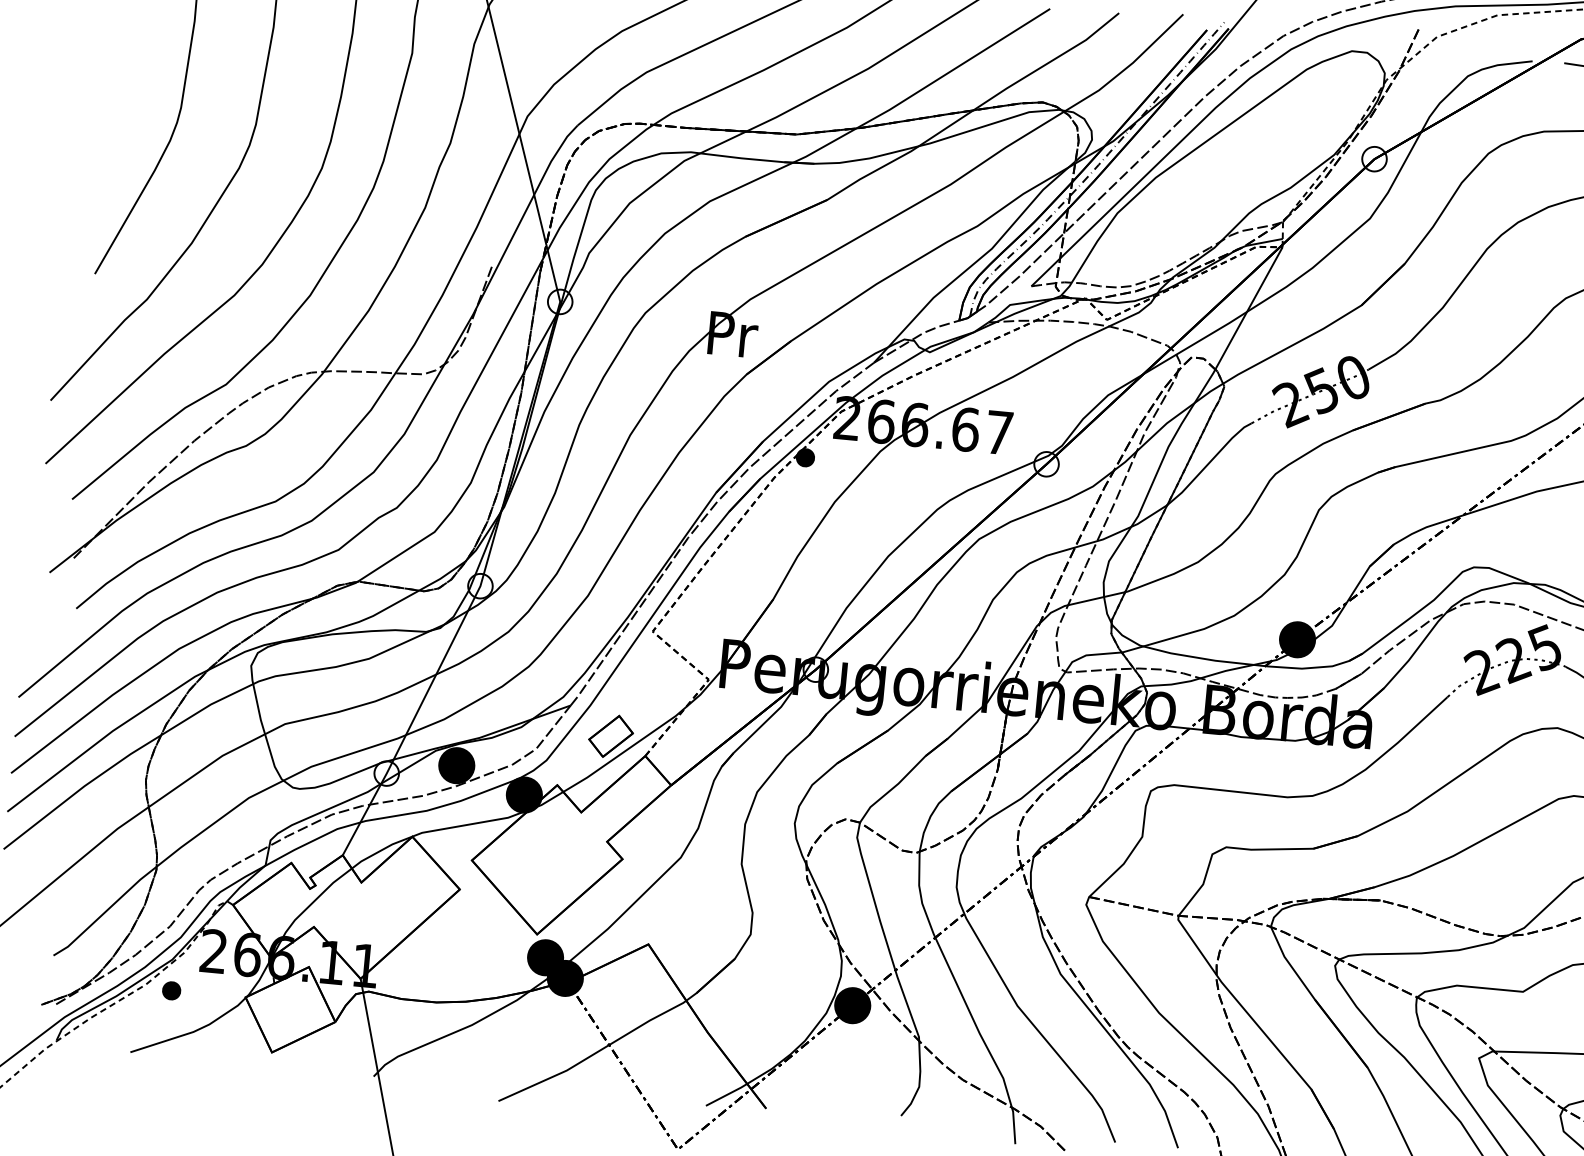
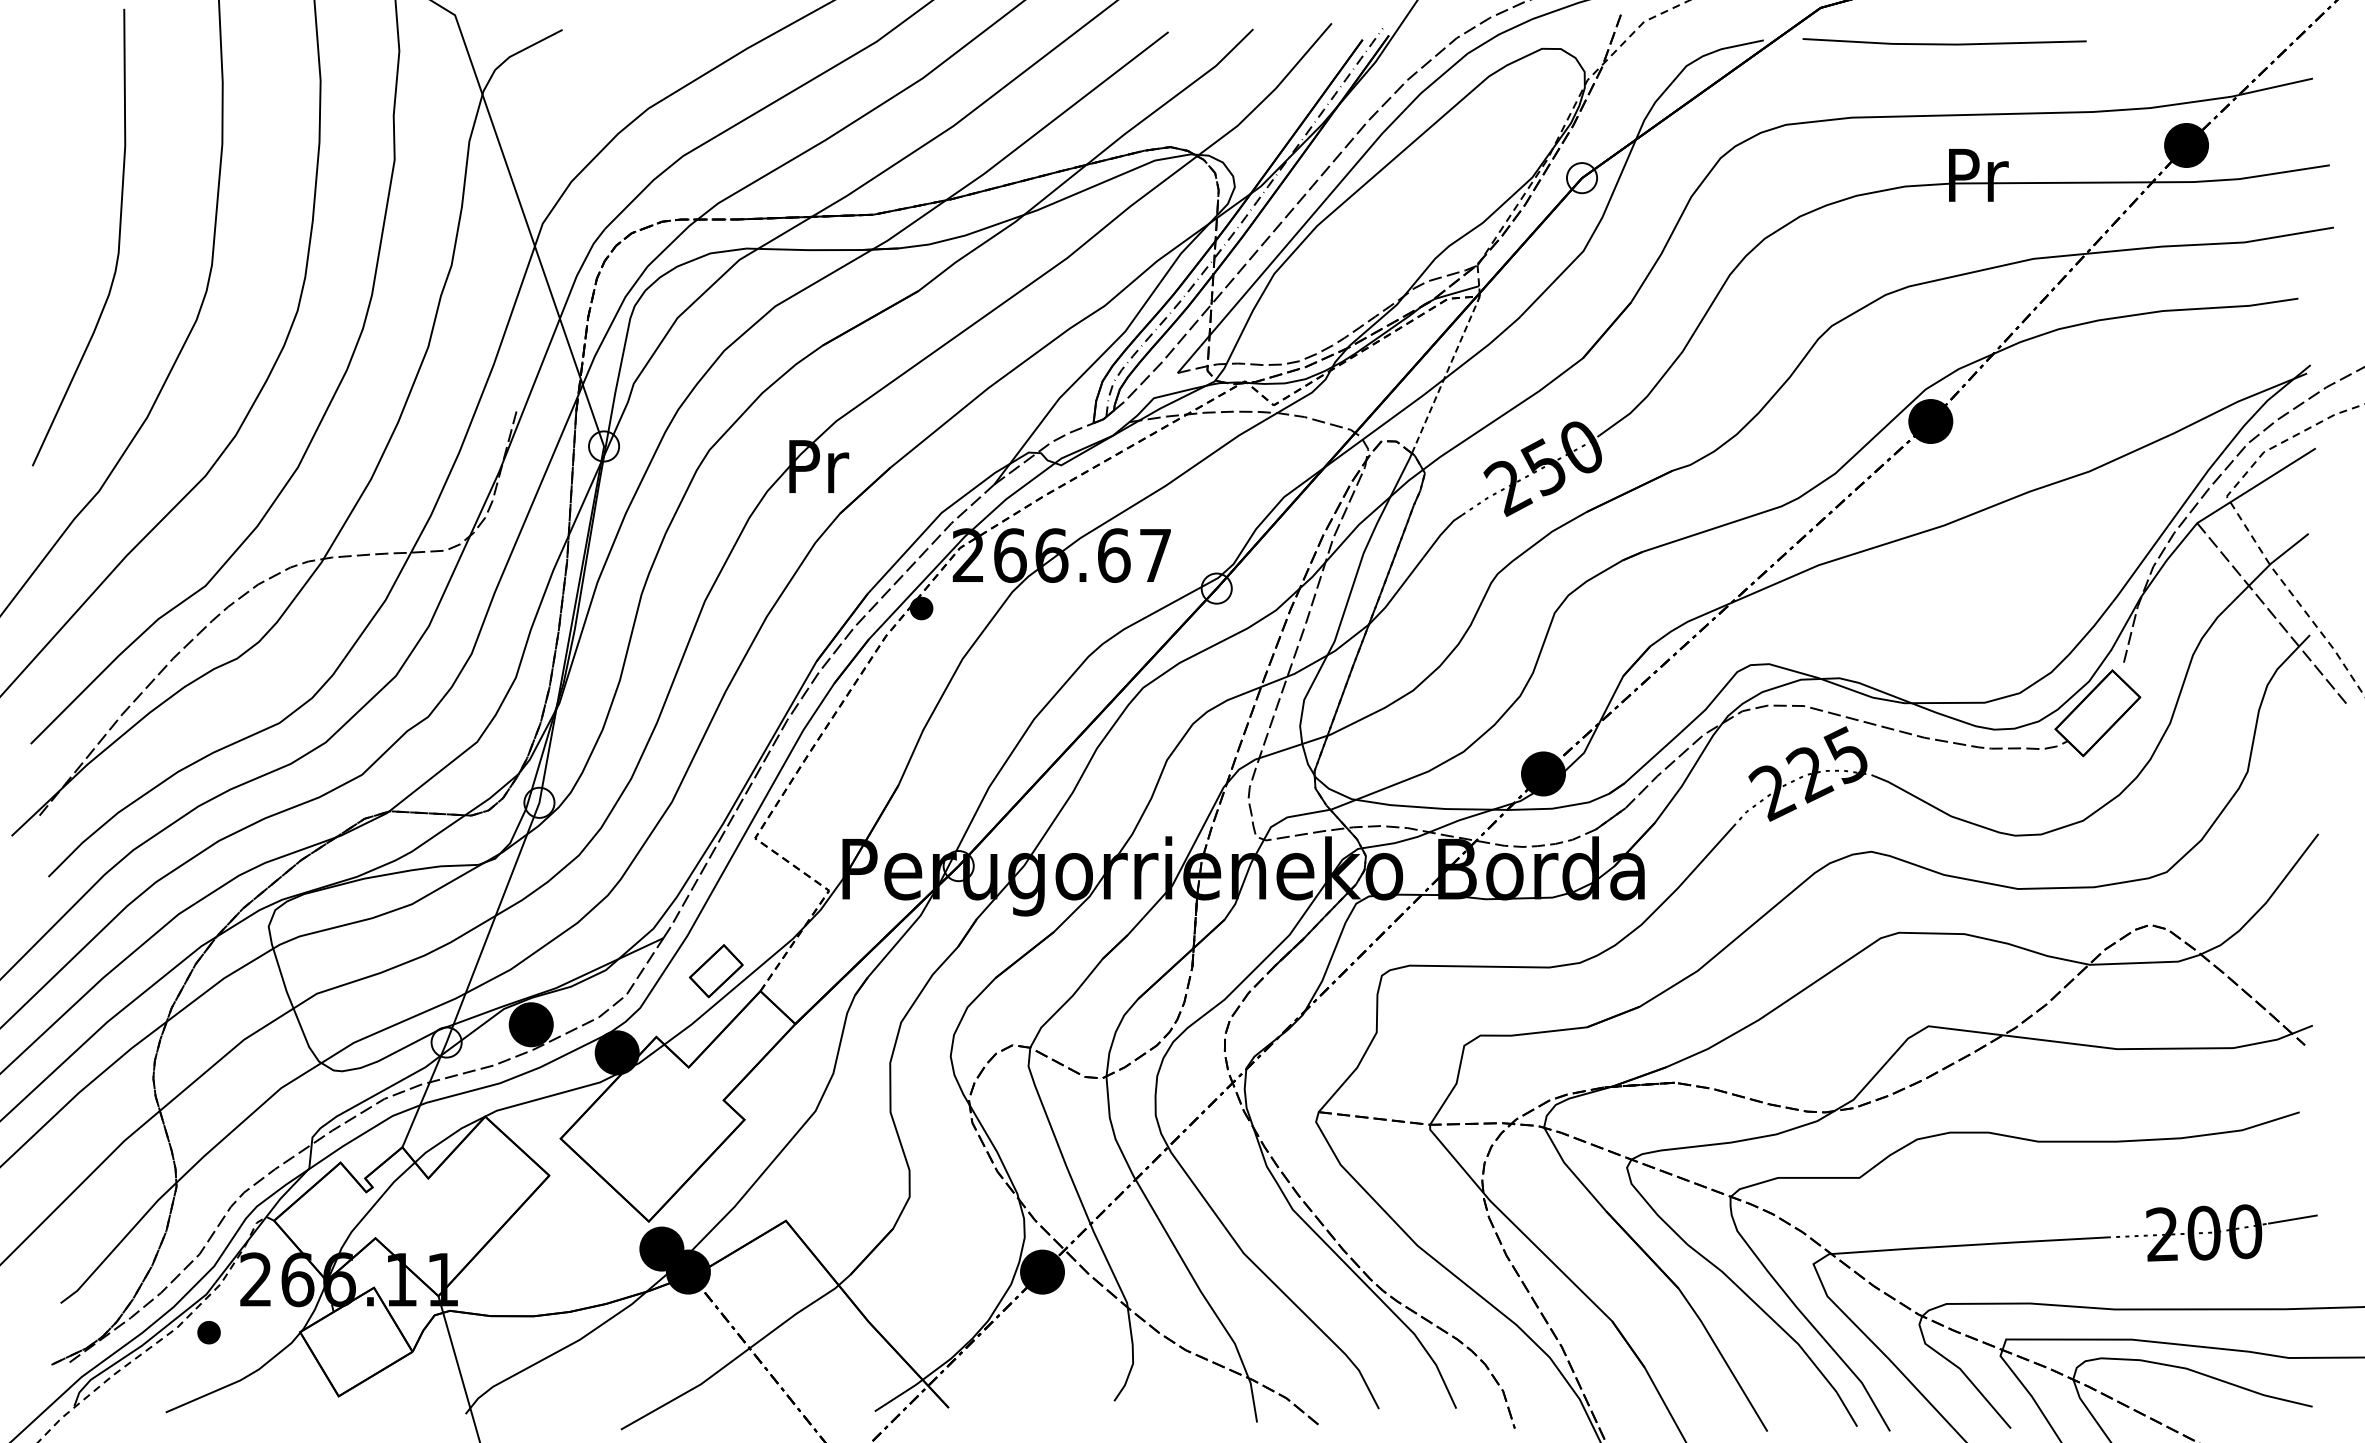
line: (1248, 308) -> (1445, 374), solid -> dashed

